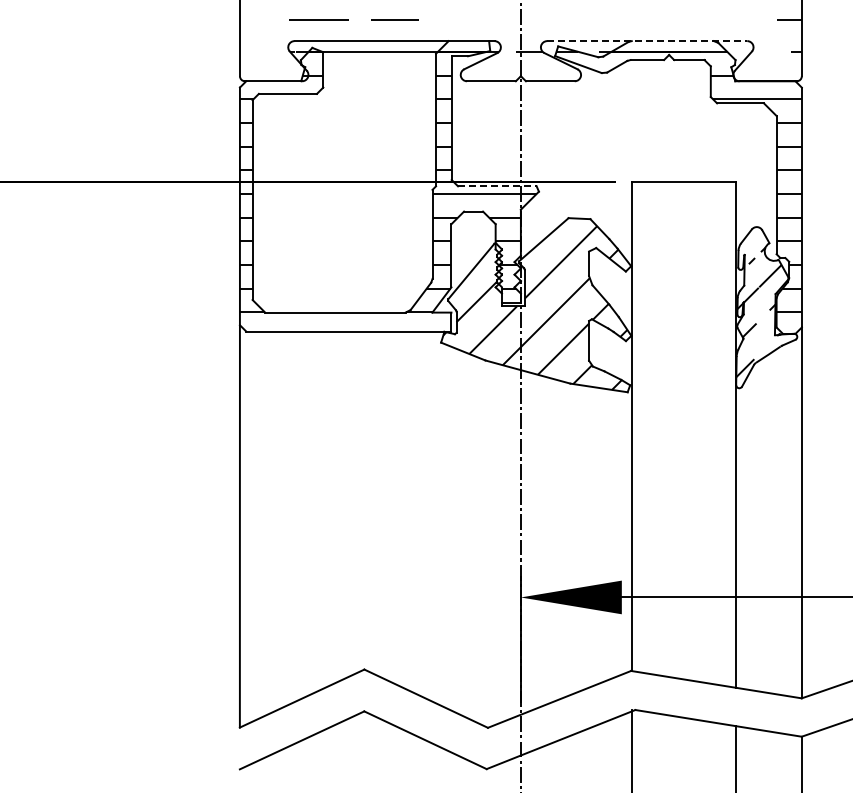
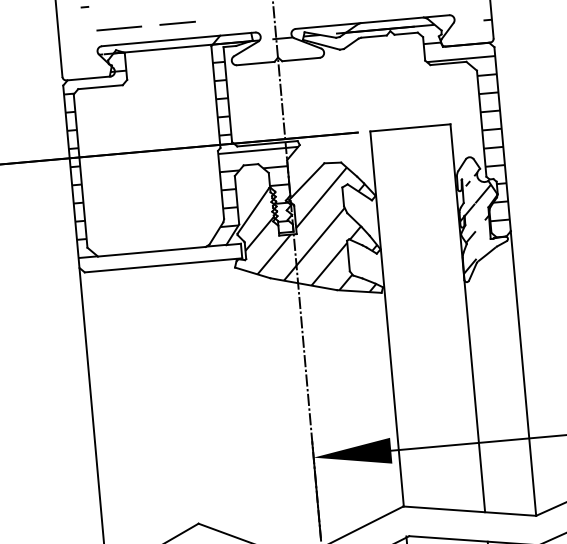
line: (647, 41) -> (372, 22), dashed -> solid
line: (497, 186) -> (267, 143), dashed -> solid

